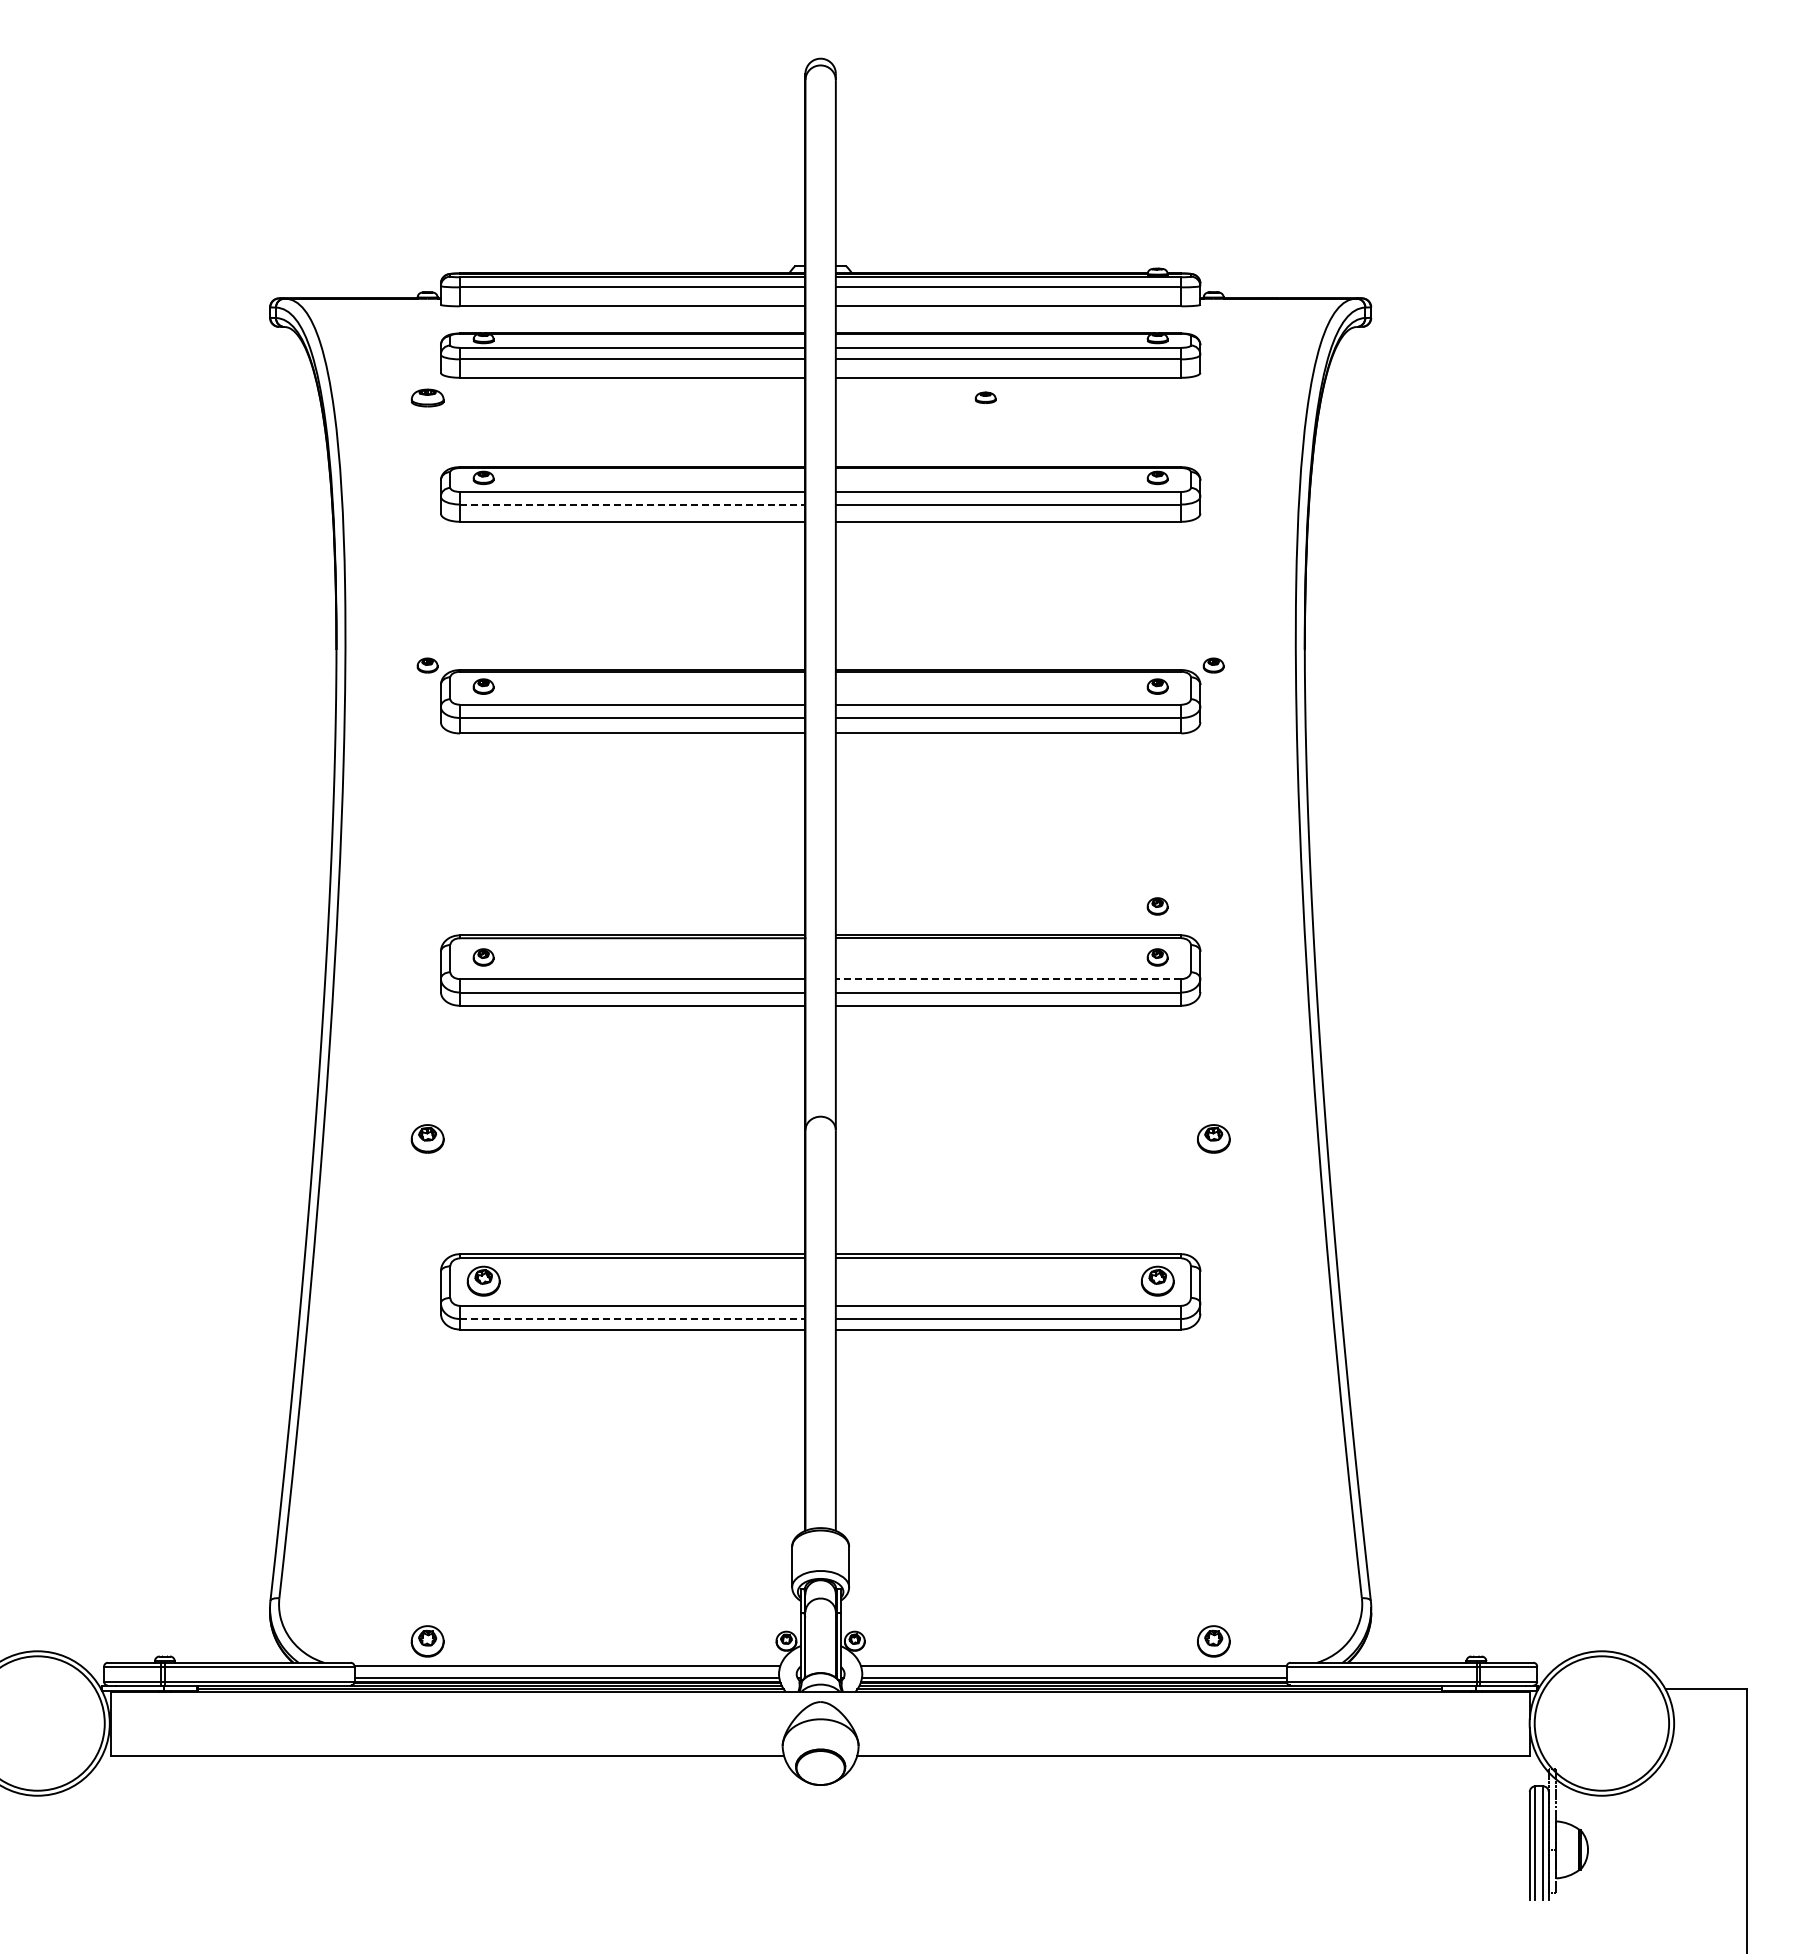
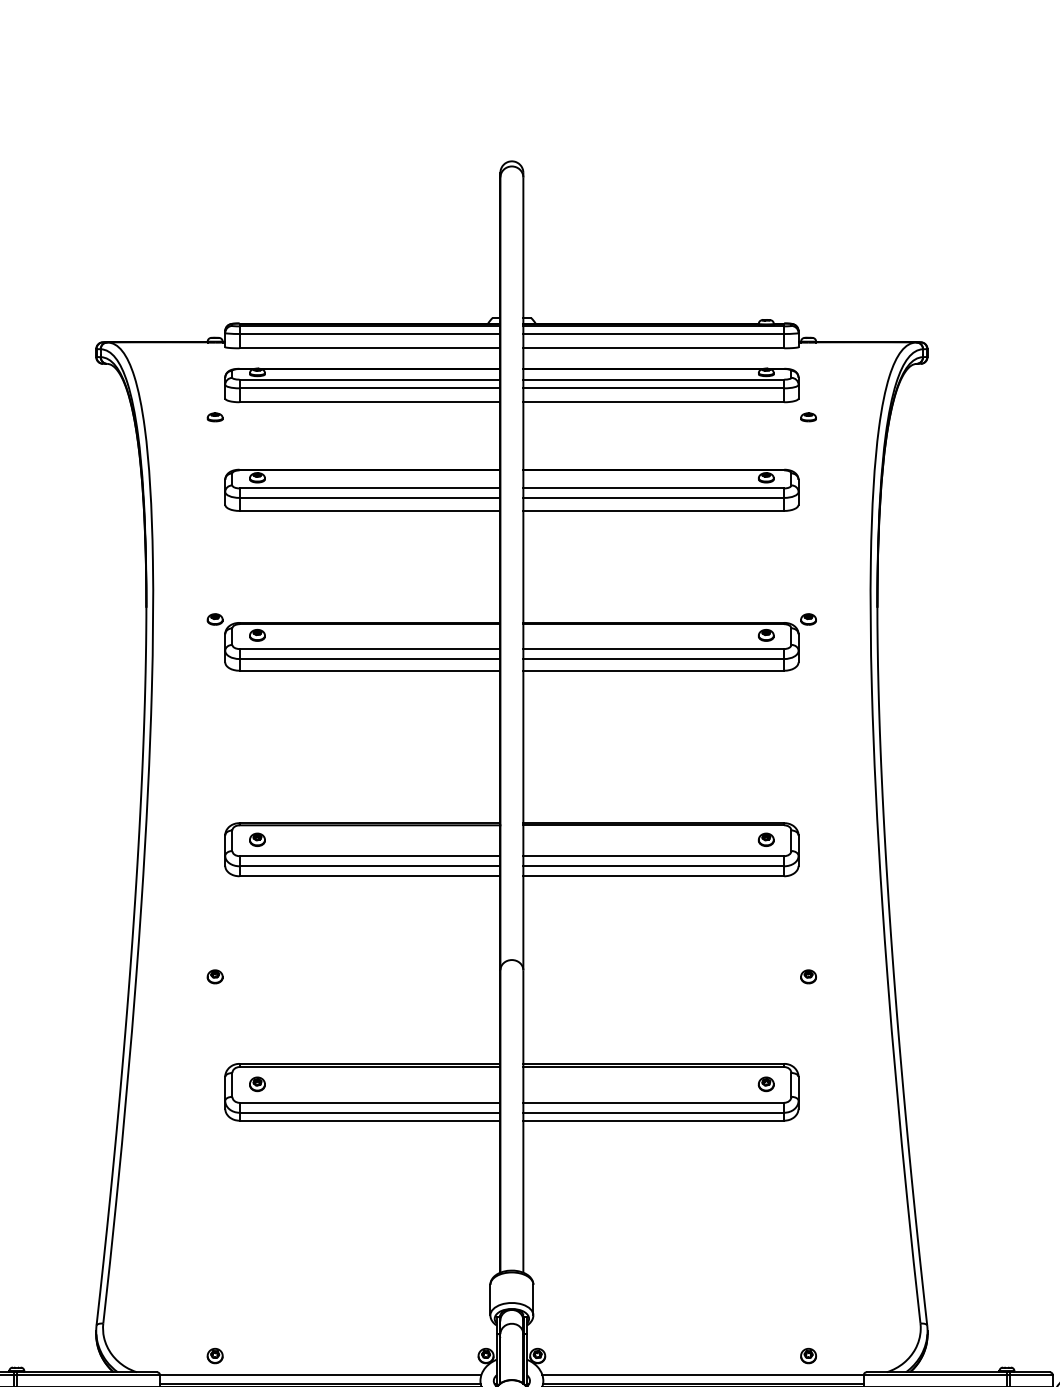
part: (427, 397) -> (215, 417), size x0.62
part: (985, 397) -> (808, 417), moved
line: (632, 504) -> (369, 497), dashed -> solid
part: (1157, 906) -> (766, 801), removed
line: (1008, 979) -> (653, 856), dashed -> solid
part: (427, 1138) -> (215, 976), size x0.62
part: (1213, 1138) -> (808, 976), size x0.62
part: (483, 1281) -> (257, 1084), size x0.62
part: (1157, 1281) -> (766, 1084), size x0.62
line: (632, 1318) -> (369, 1112), dashed -> solid
part: (427, 1640) -> (215, 1355), size x0.62
part: (1213, 1640) -> (808, 1355), size x0.62

